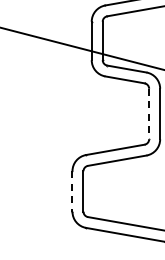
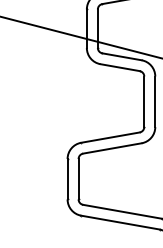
line: (149, 114) -> (144, 102), dashed -> solid
line: (72, 191) -> (67, 179), dashed -> solid

